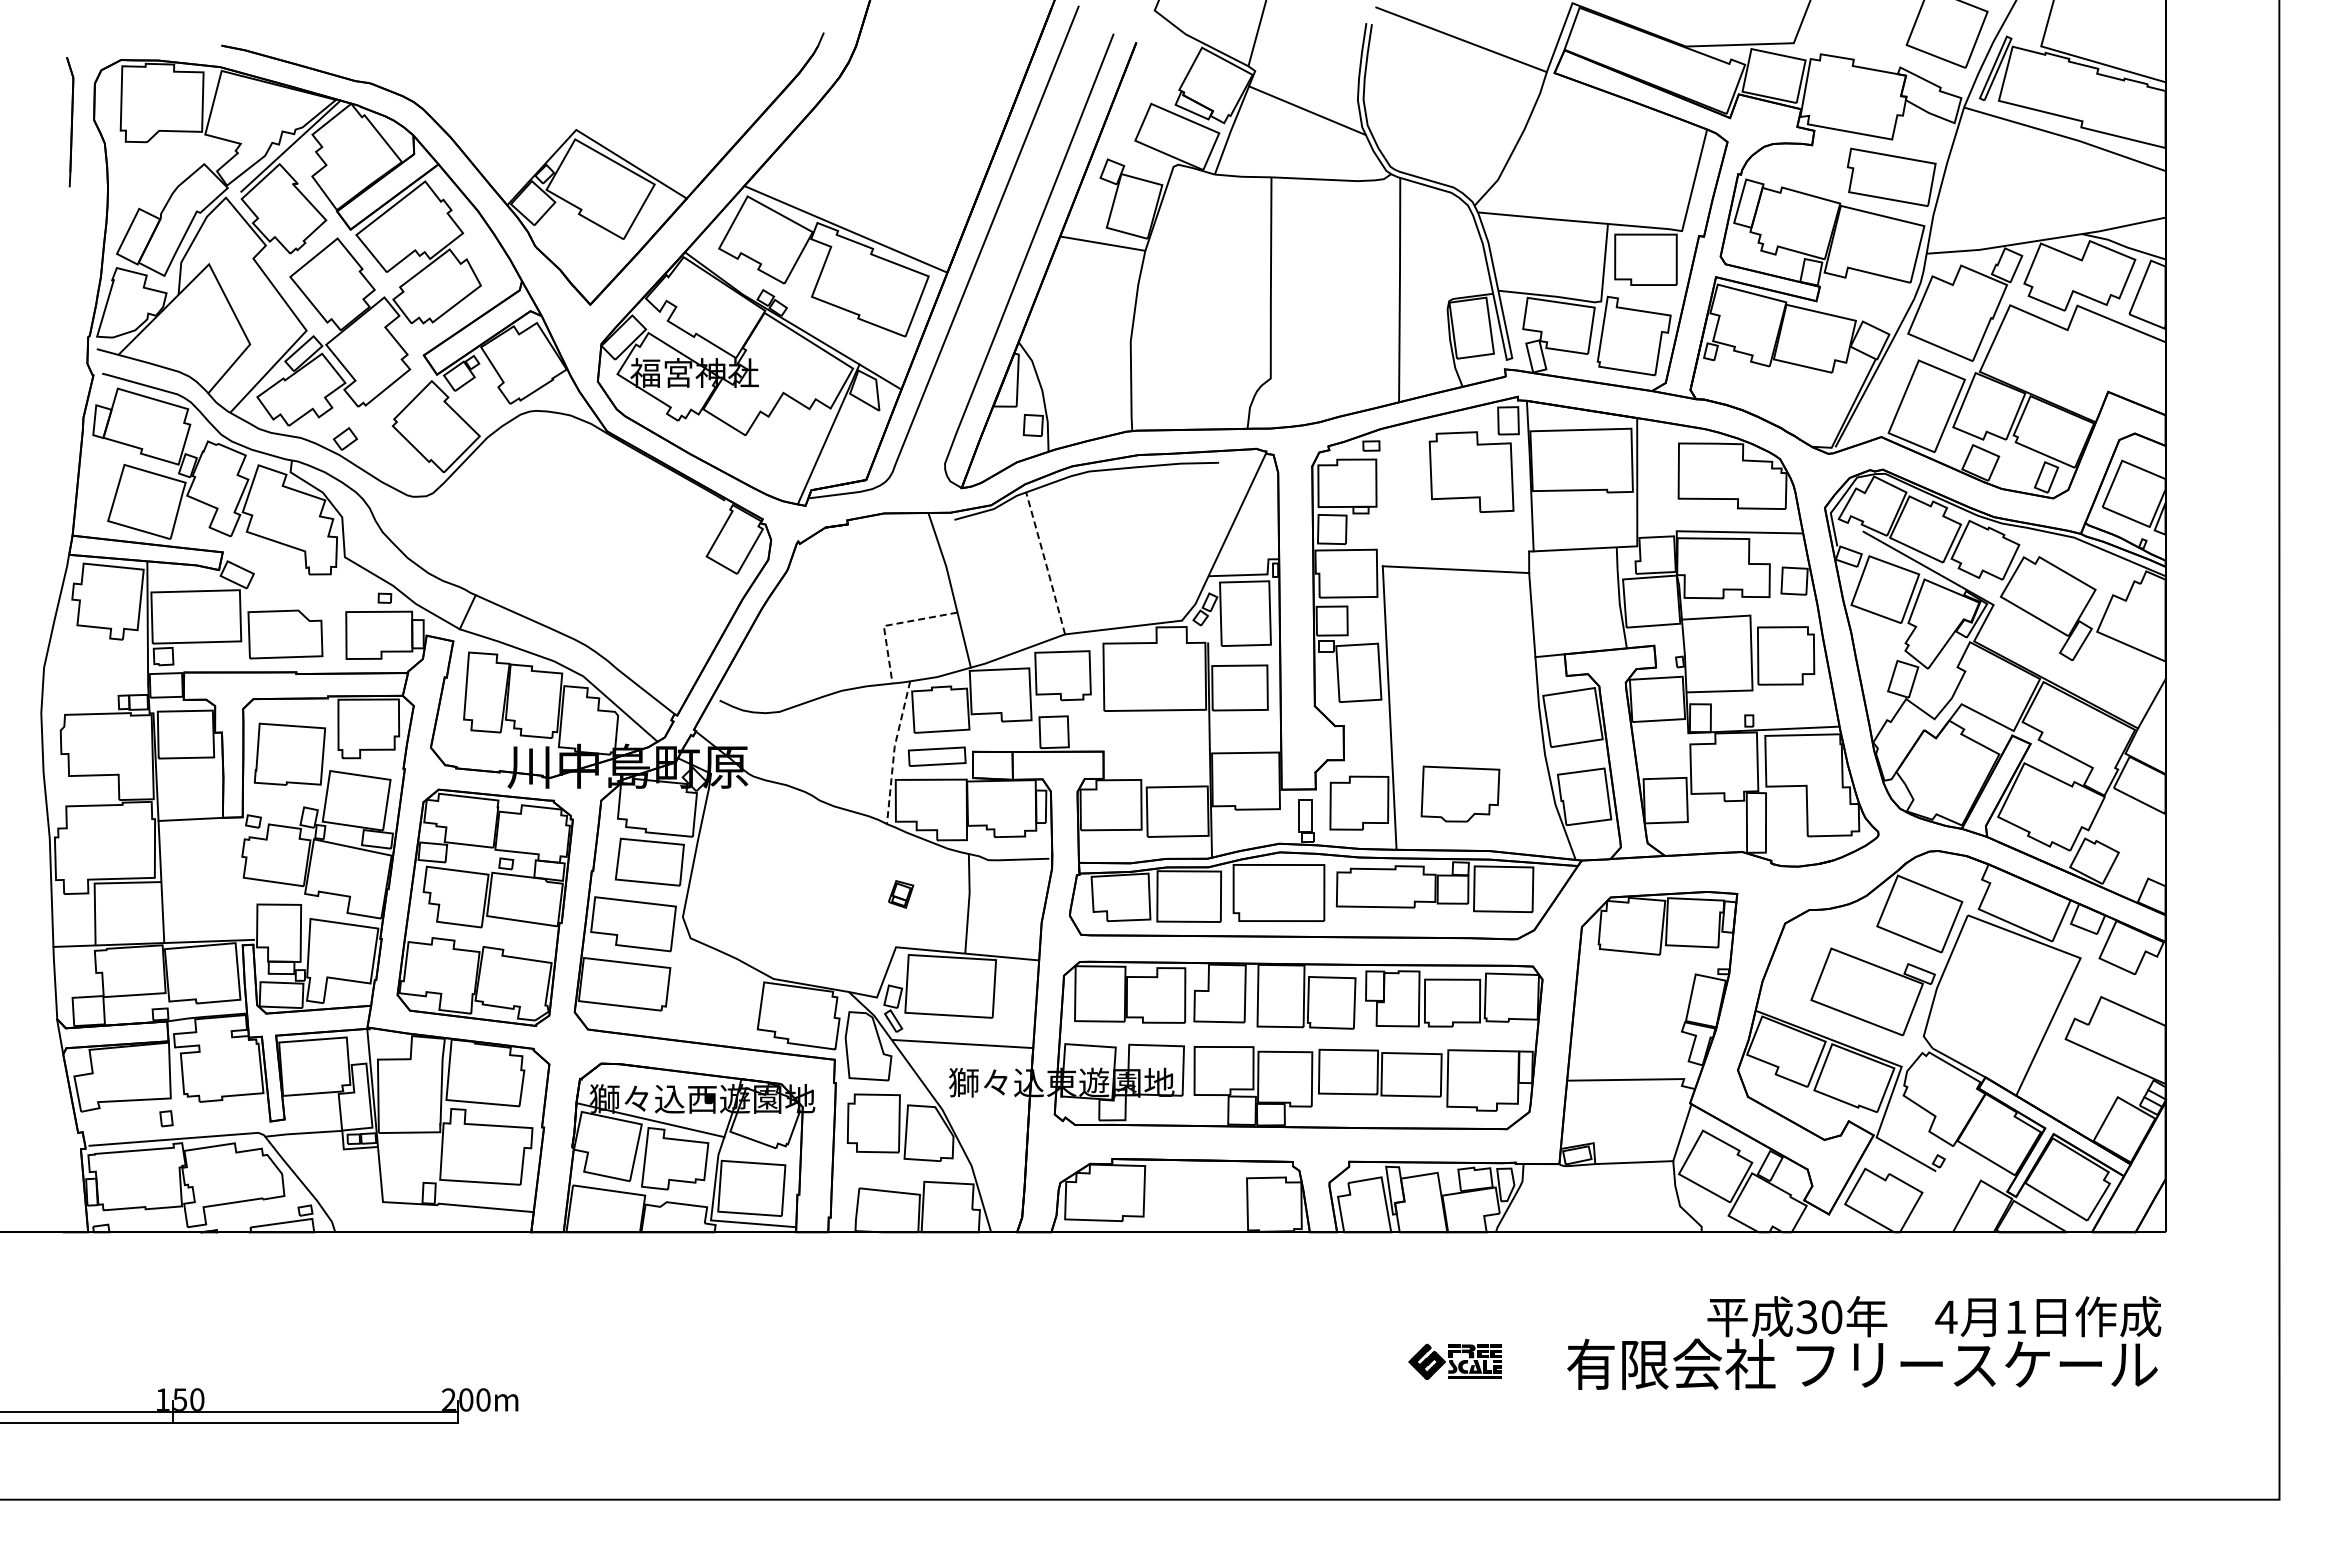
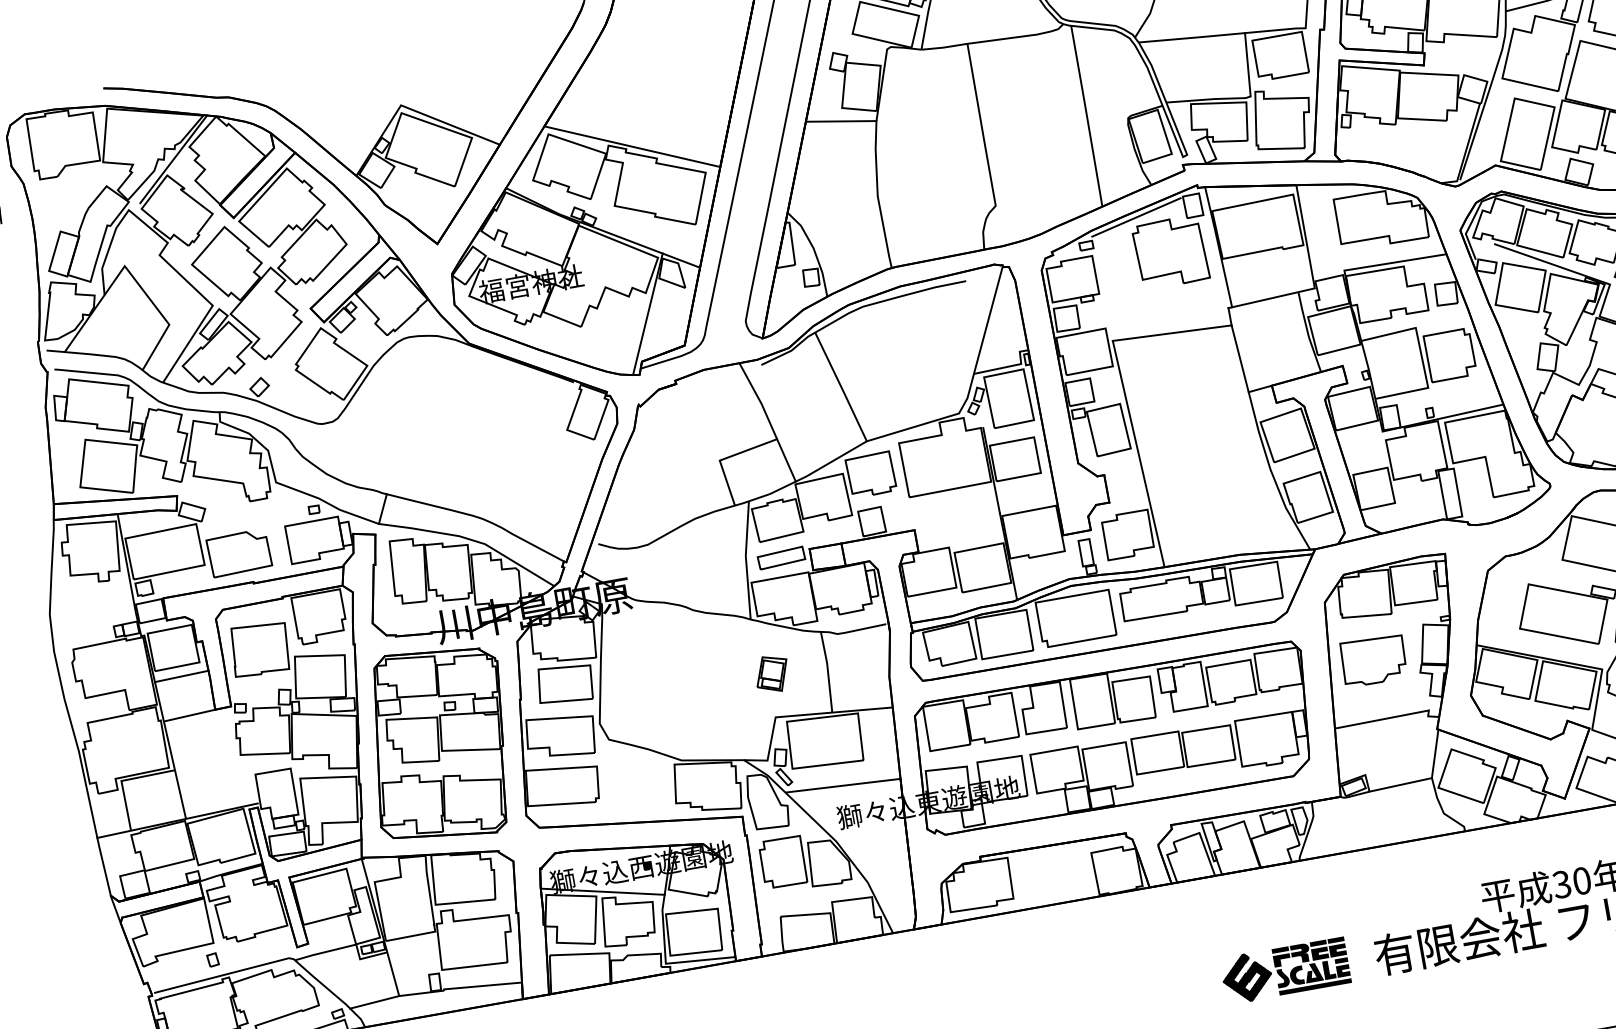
line: (1437, 422) -> (1136, 217), added
line: (1045, 563) -> (840, 387), dashed -> solid
line: (890, 624) -> (724, 458), dashed -> solid
line: (894, 752) -> (746, 560), dashed -> solid
line: (189, 770) -> (181, 676), added
part: (1460, 793) -> (1373, 660), moved
part: (900, 894) -> (771, 674), size x1.67
line: (352, 1204) -> (375, 1002), added
part: (1455, 1361) -> (1285, 970), size x1.67

